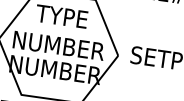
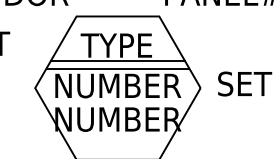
line: (60, 28) -> (117, 61), added
line: (60, 33) -> (117, 68), added

